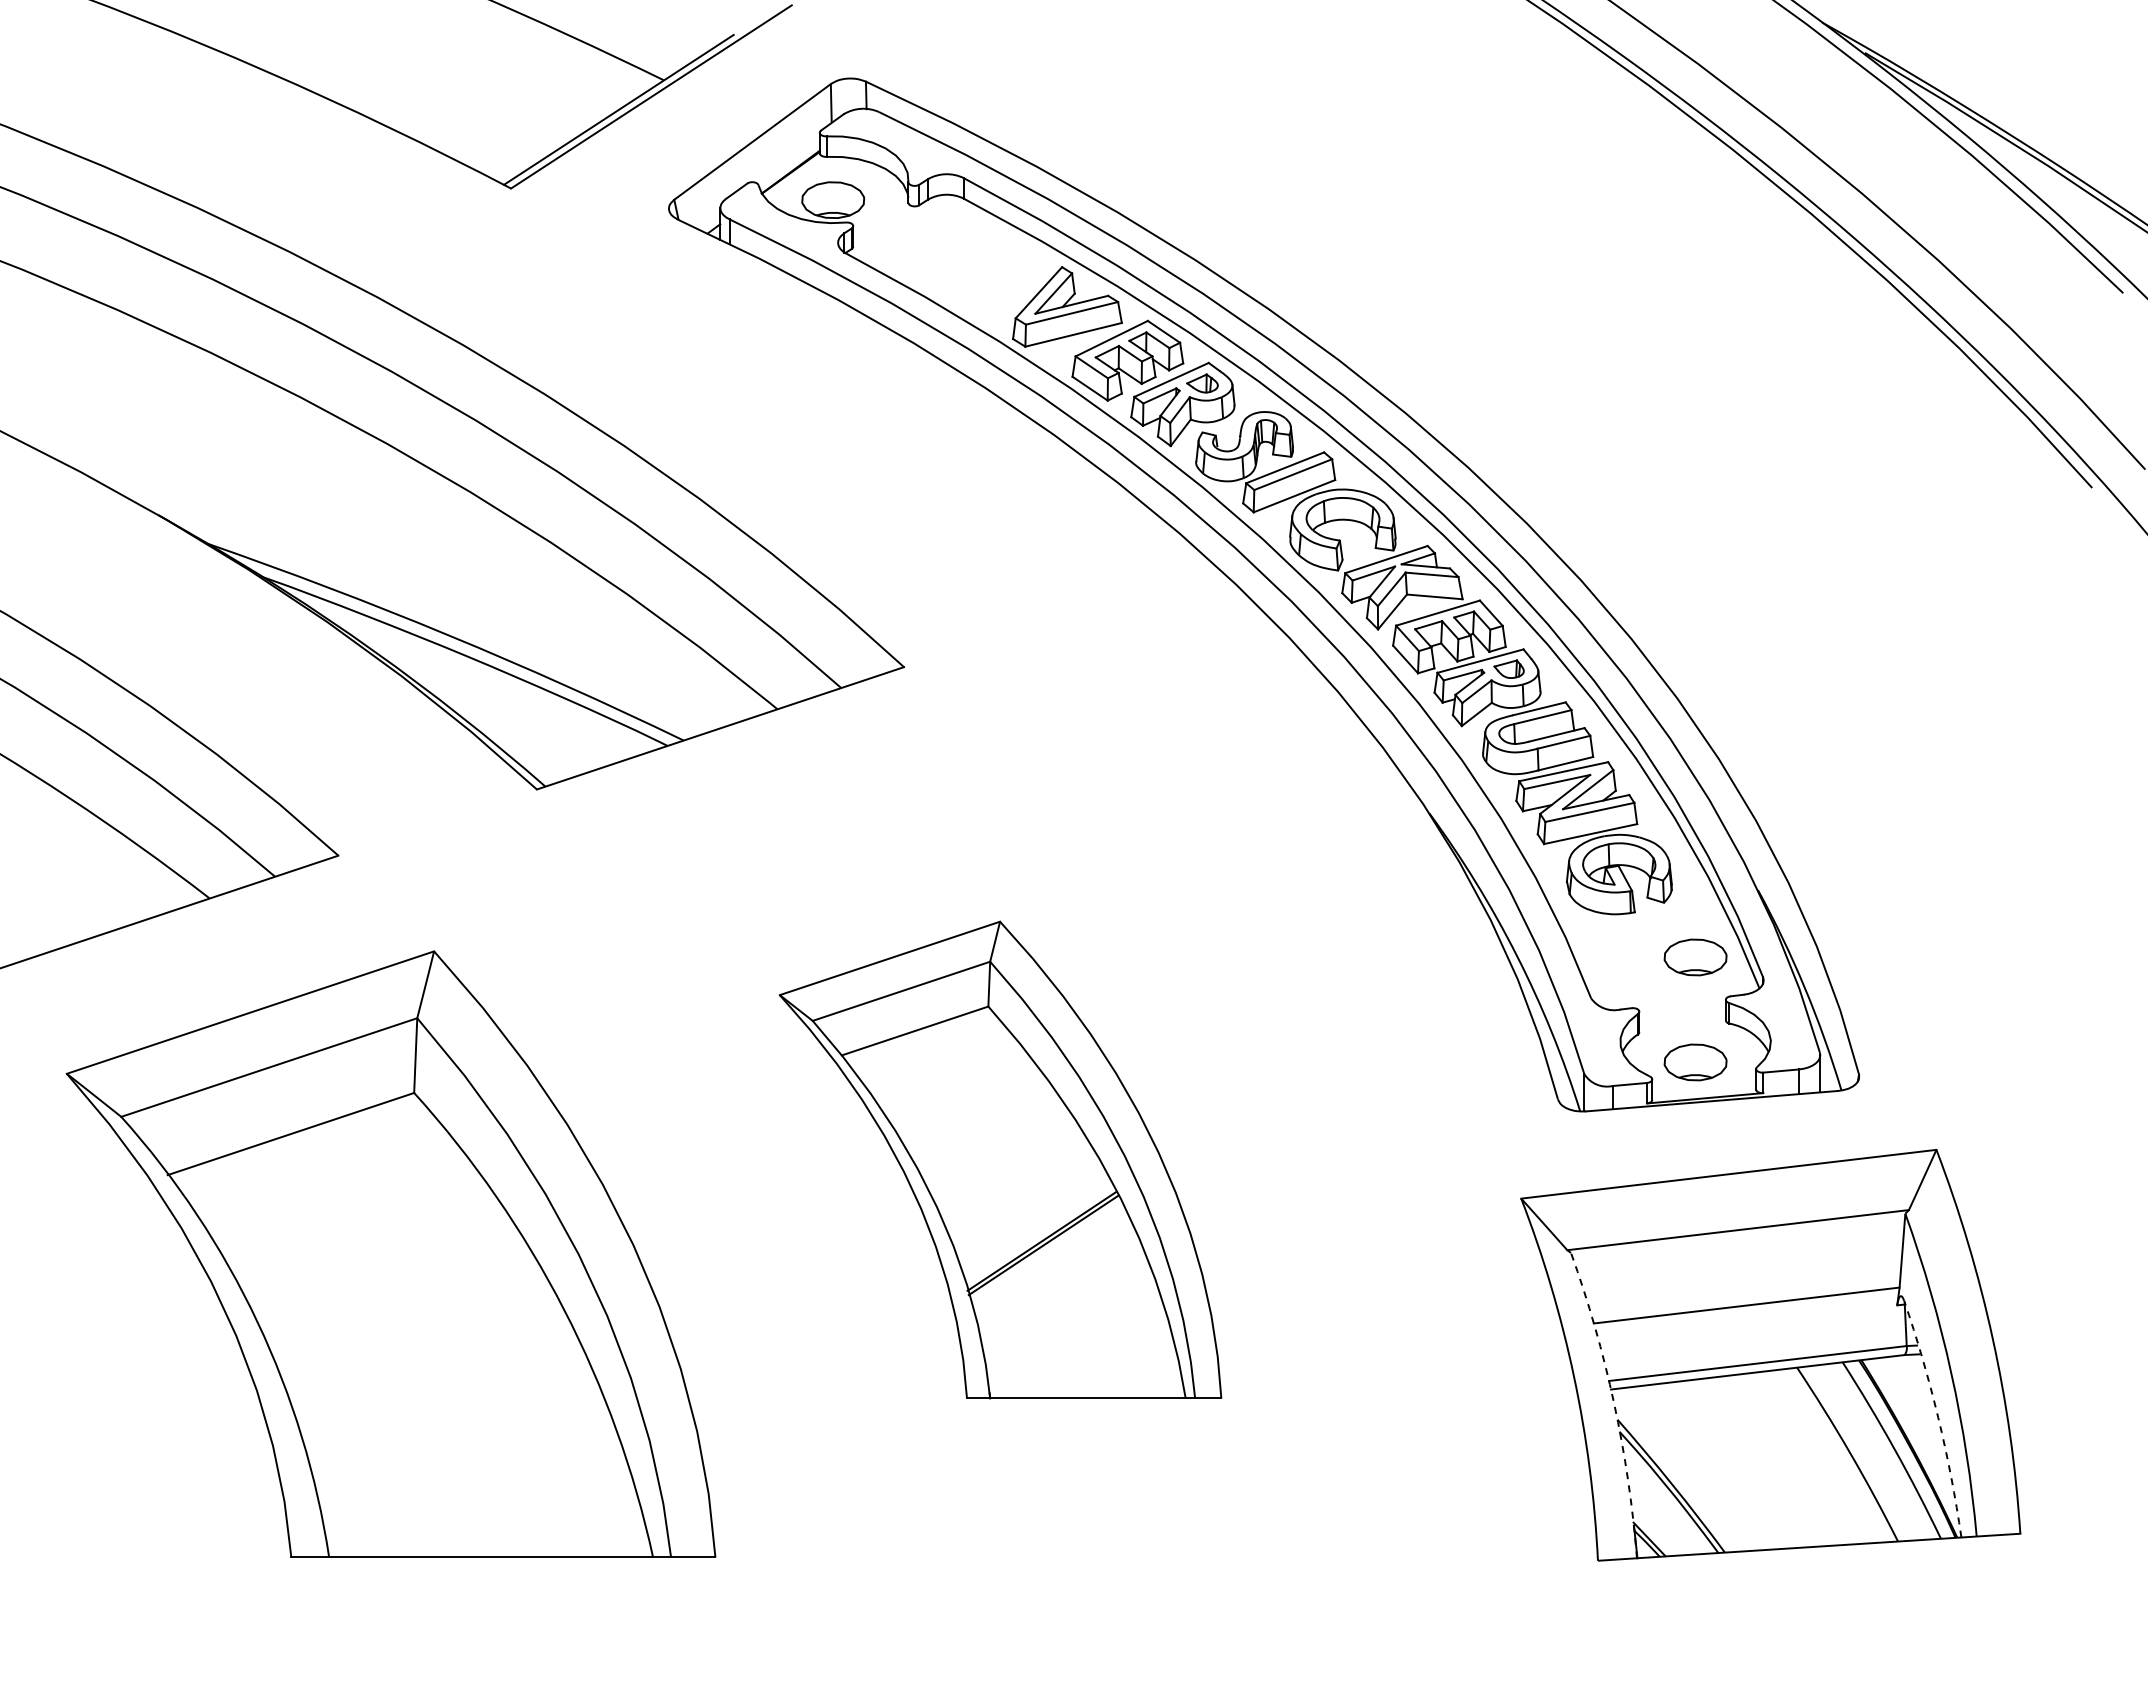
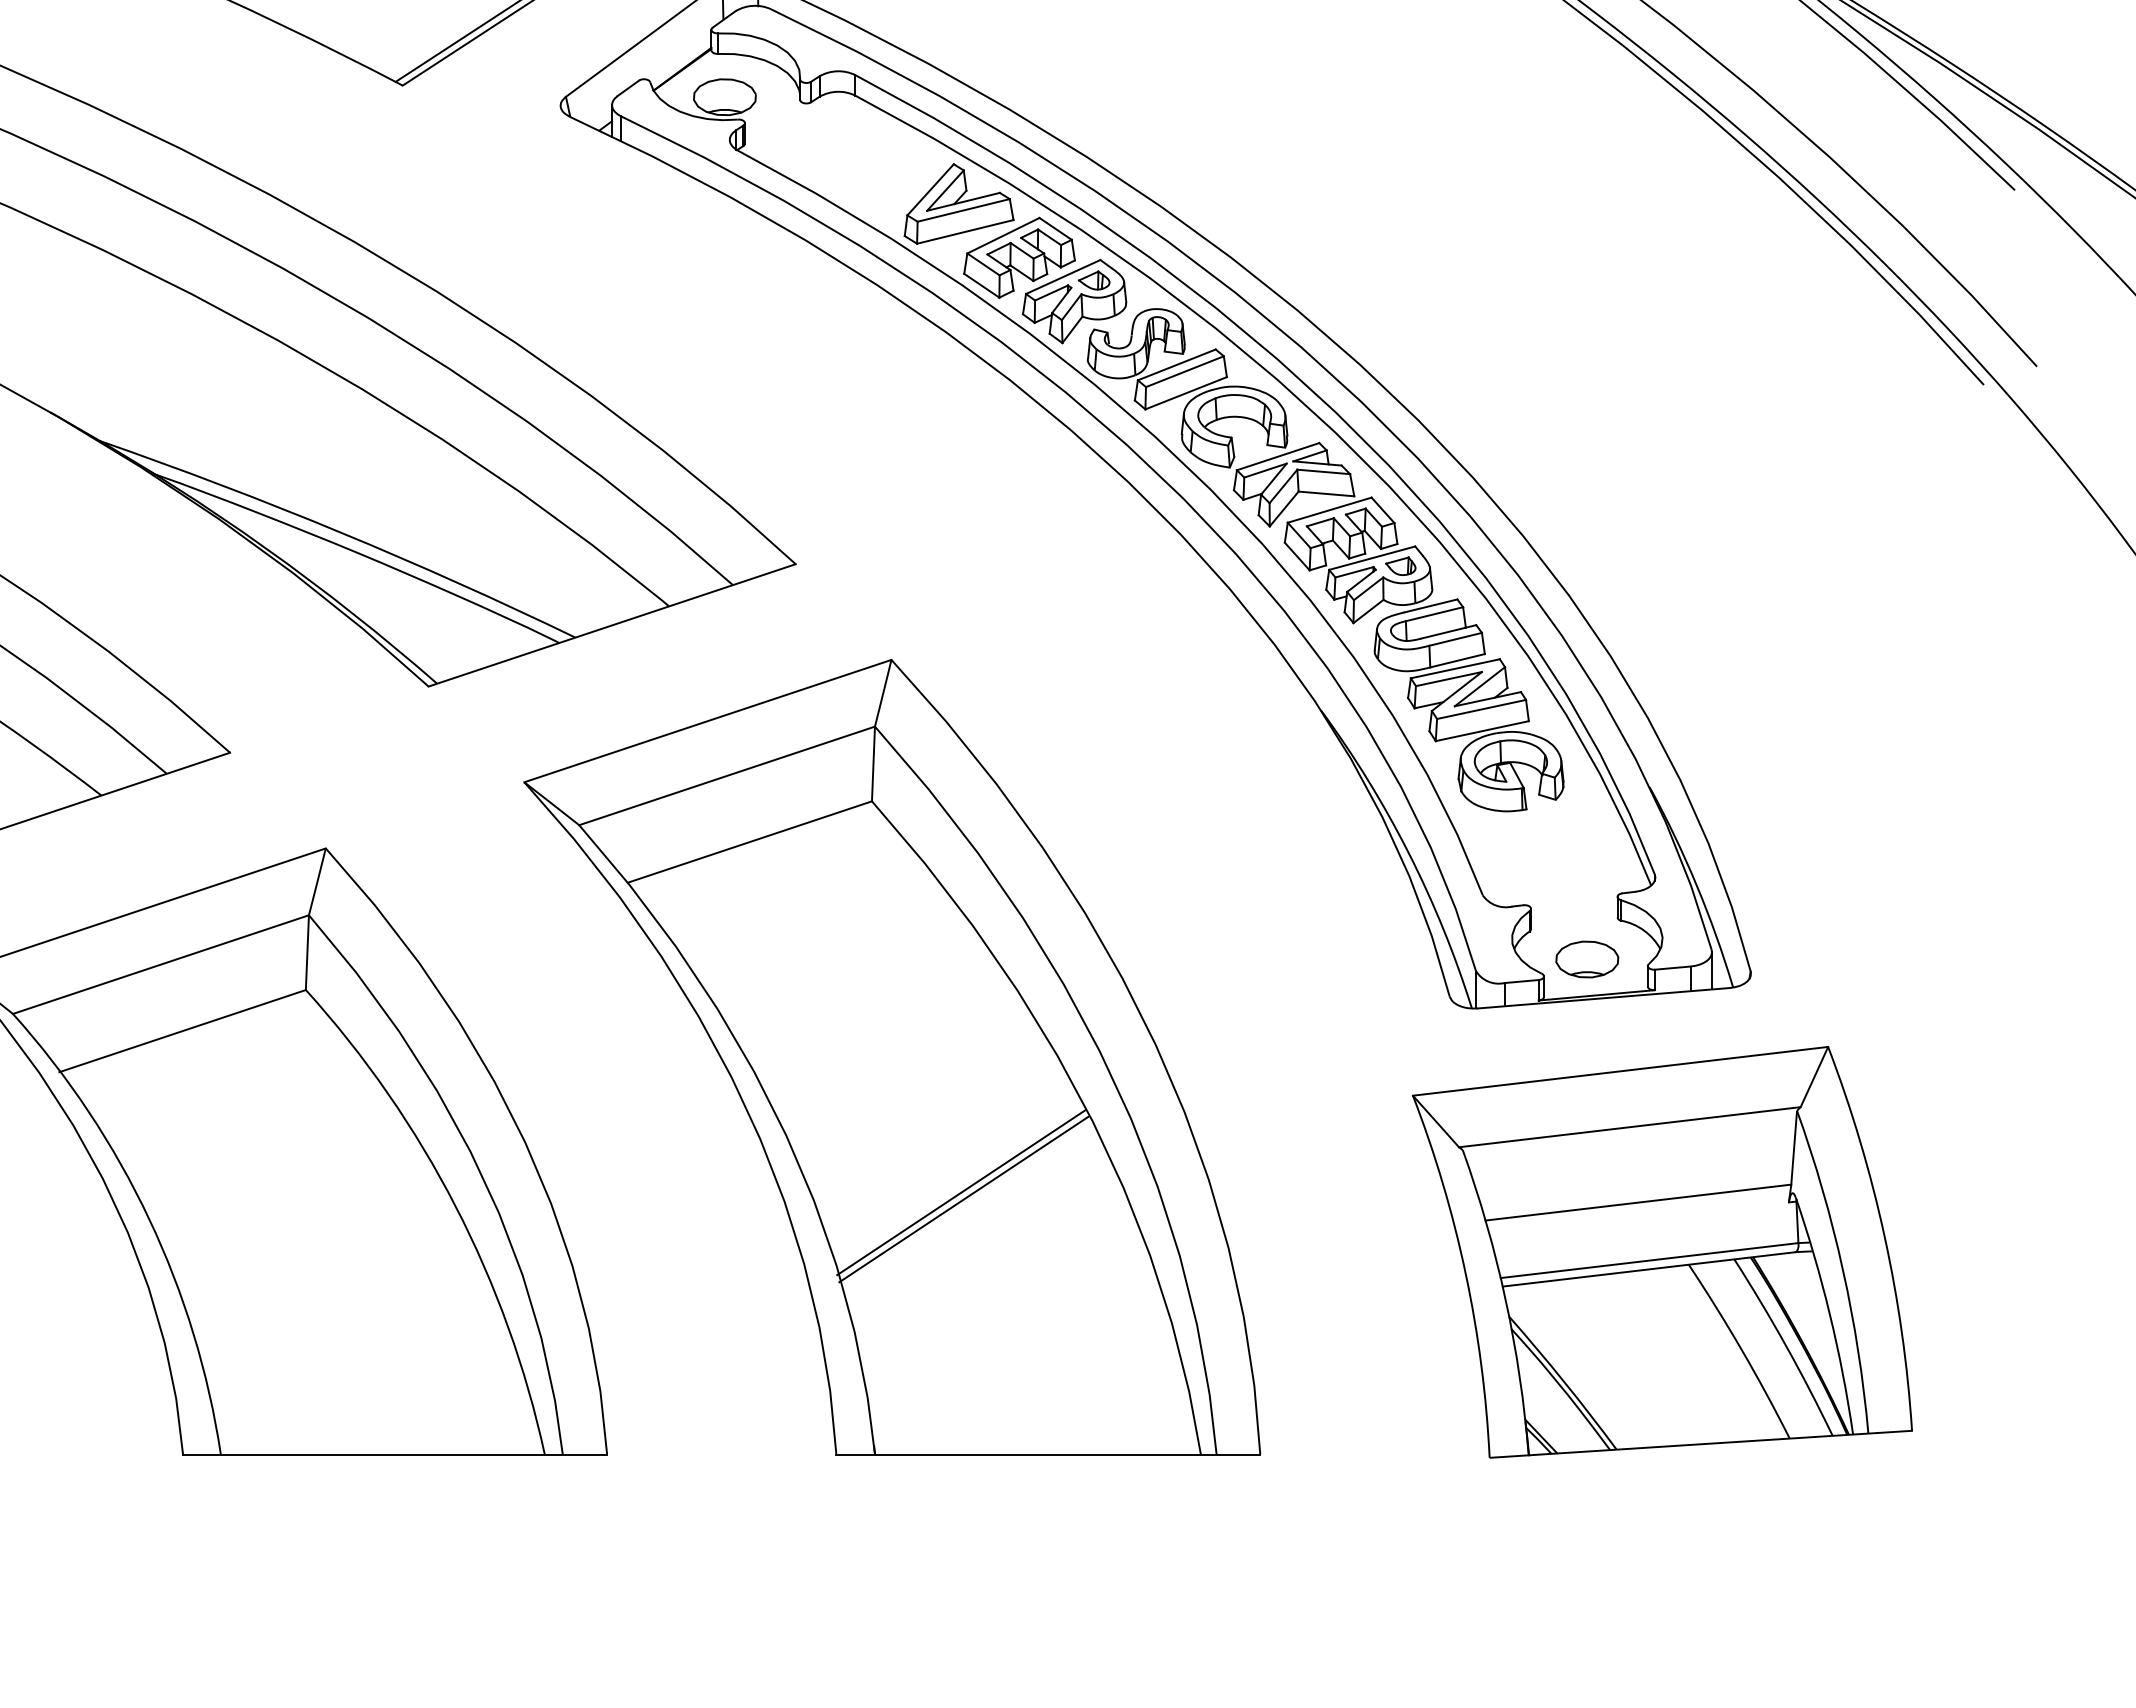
part: (1695, 957) -> (1587, 854), removed
part: (1000, 1159) -> (892, 1056), size x1.67
arc: (1614, 1403) -> (1506, 1300), dashed -> solid
arc: (1938, 1417) -> (1830, 1314), dashed -> solid

